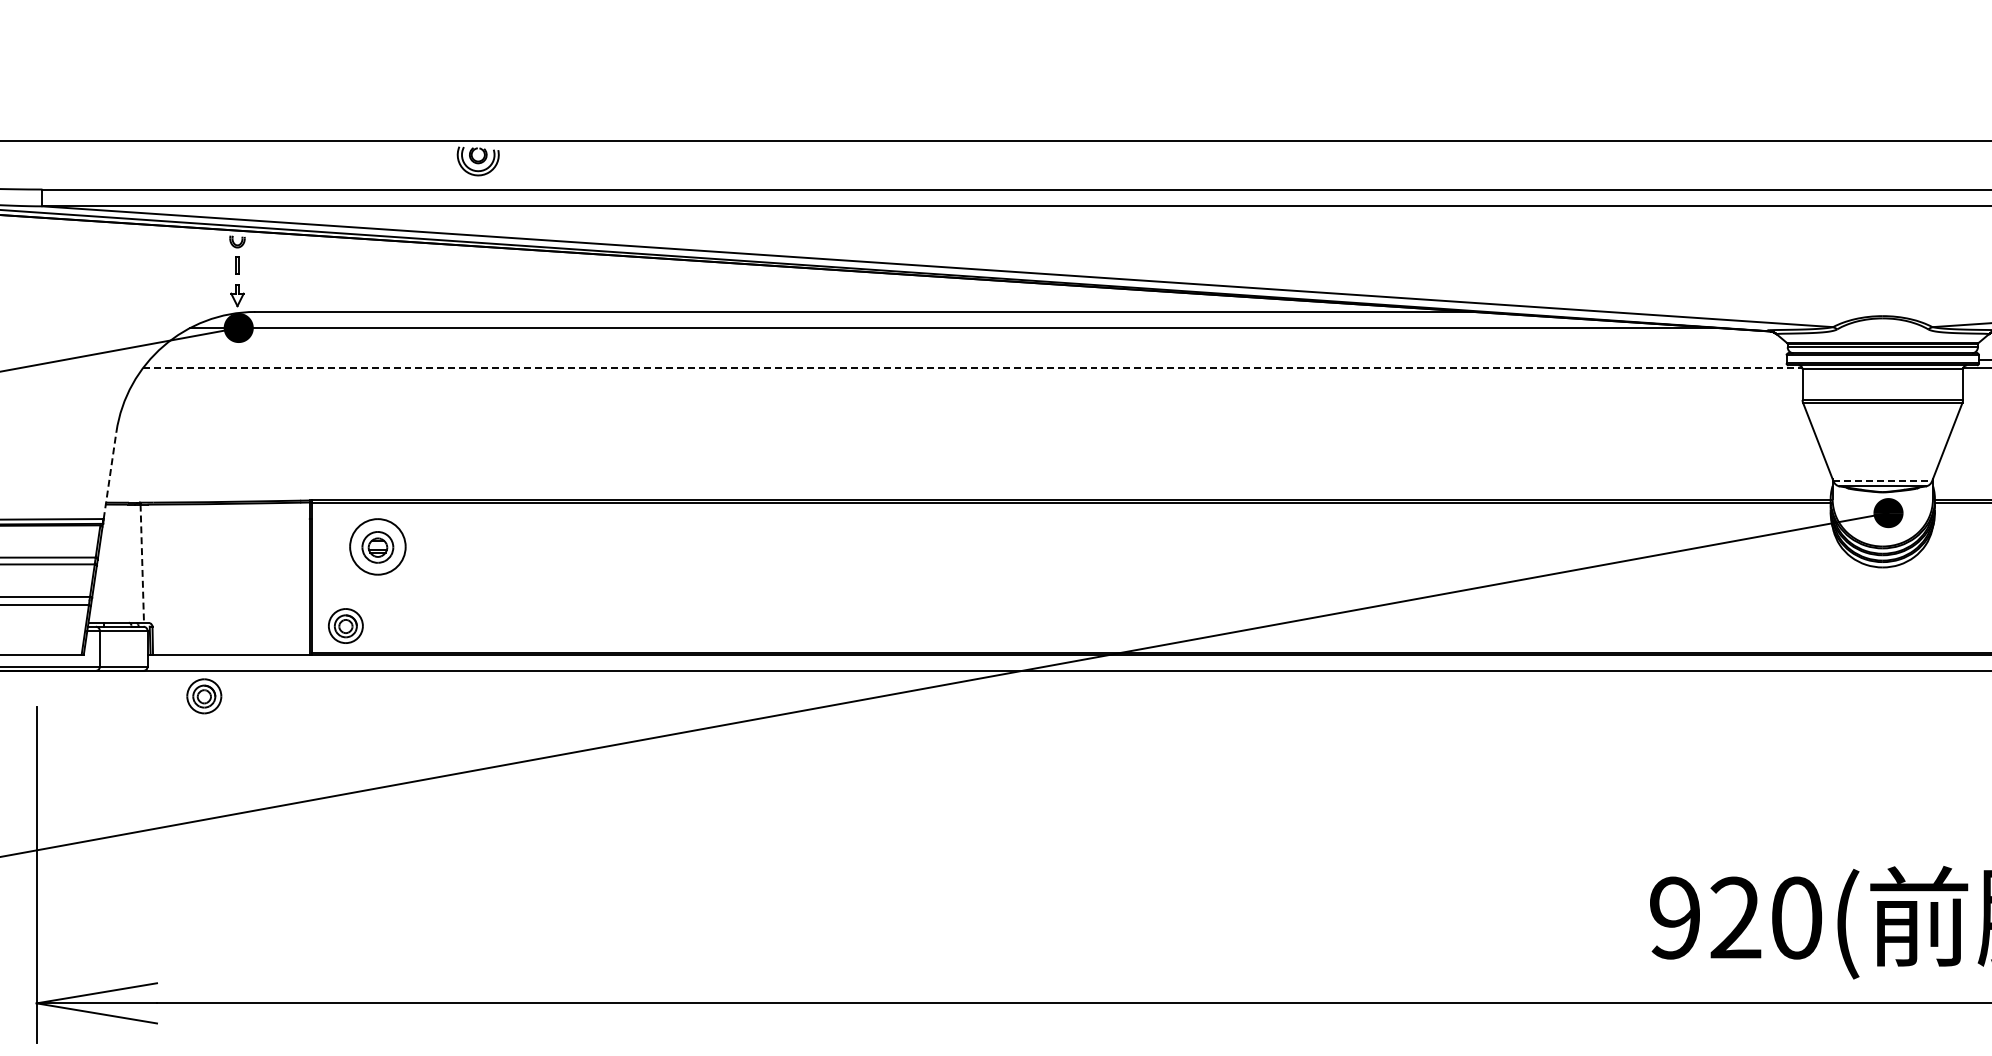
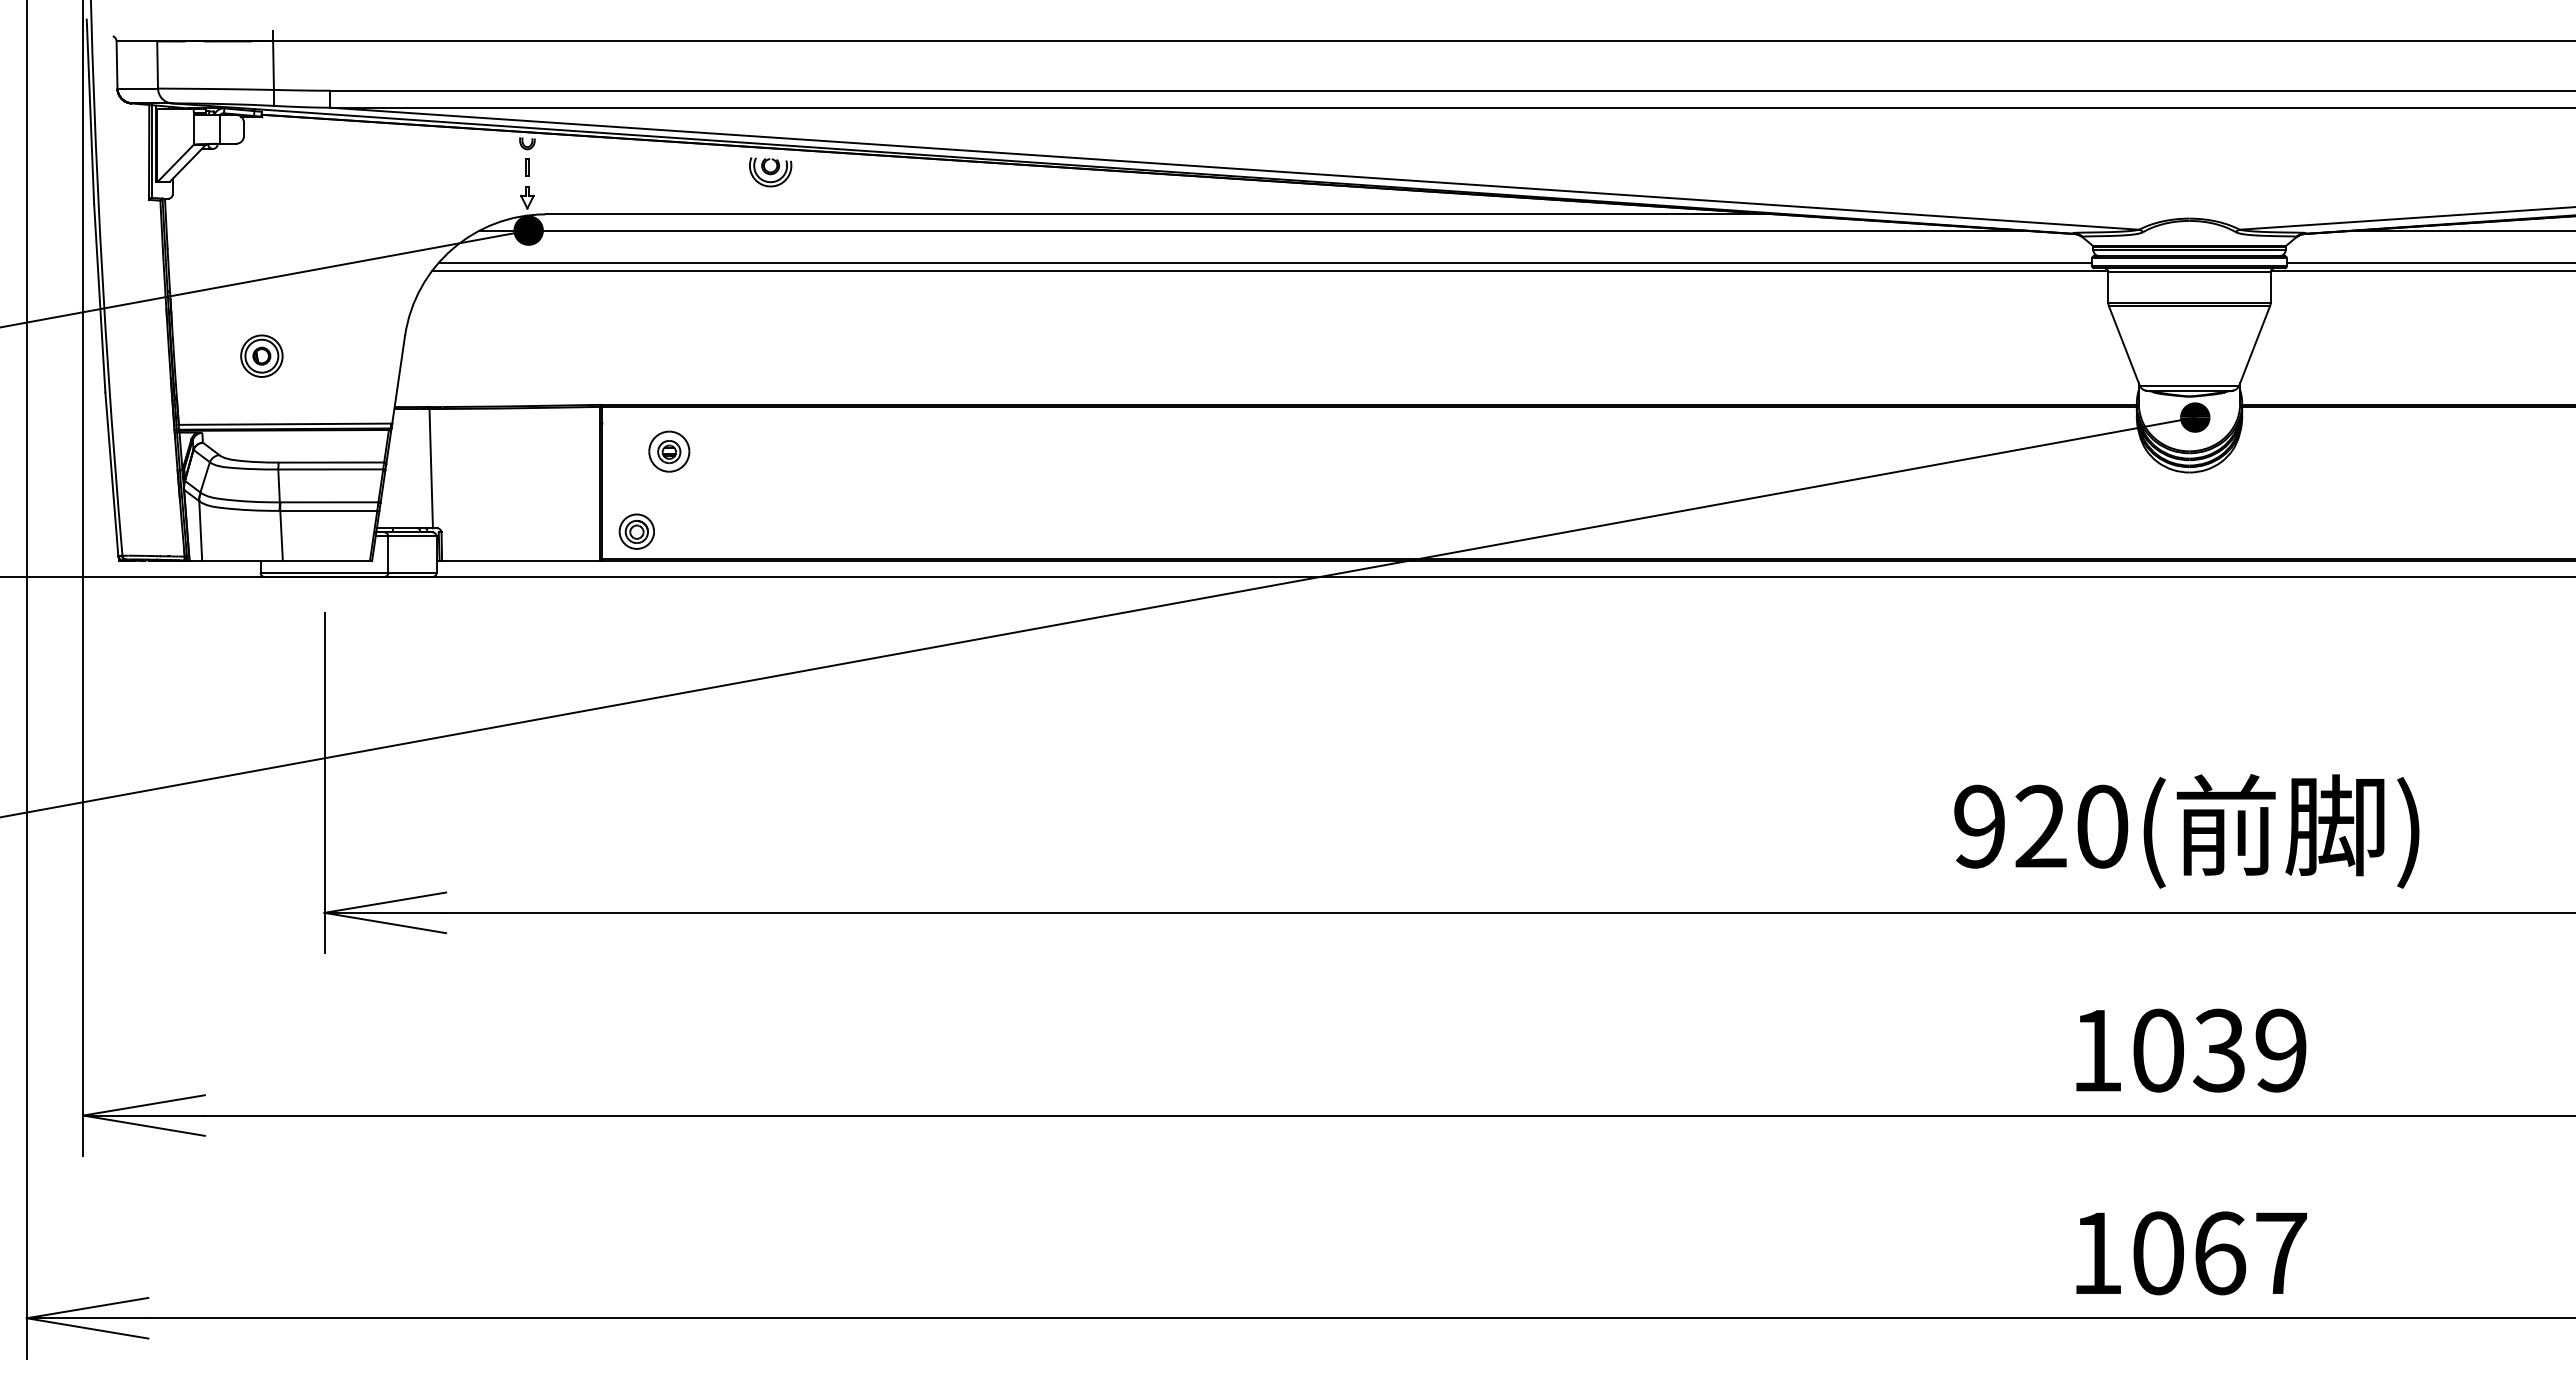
part: (478, 161) -> (770, 172), moved
line: (968, 360) -> (1265, 263), added
line: (973, 368) -> (1270, 271), dashed -> solid
line: (109, 475) -> (398, 379), dashed -> solid
line: (1882, 481) -> (2189, 385), dashed -> solid
part: (378, 546) -> (669, 451), size x0.71
line: (142, 563) -> (431, 468), dashed -> solid
part: (203, 696) -> (493, 602), removed

